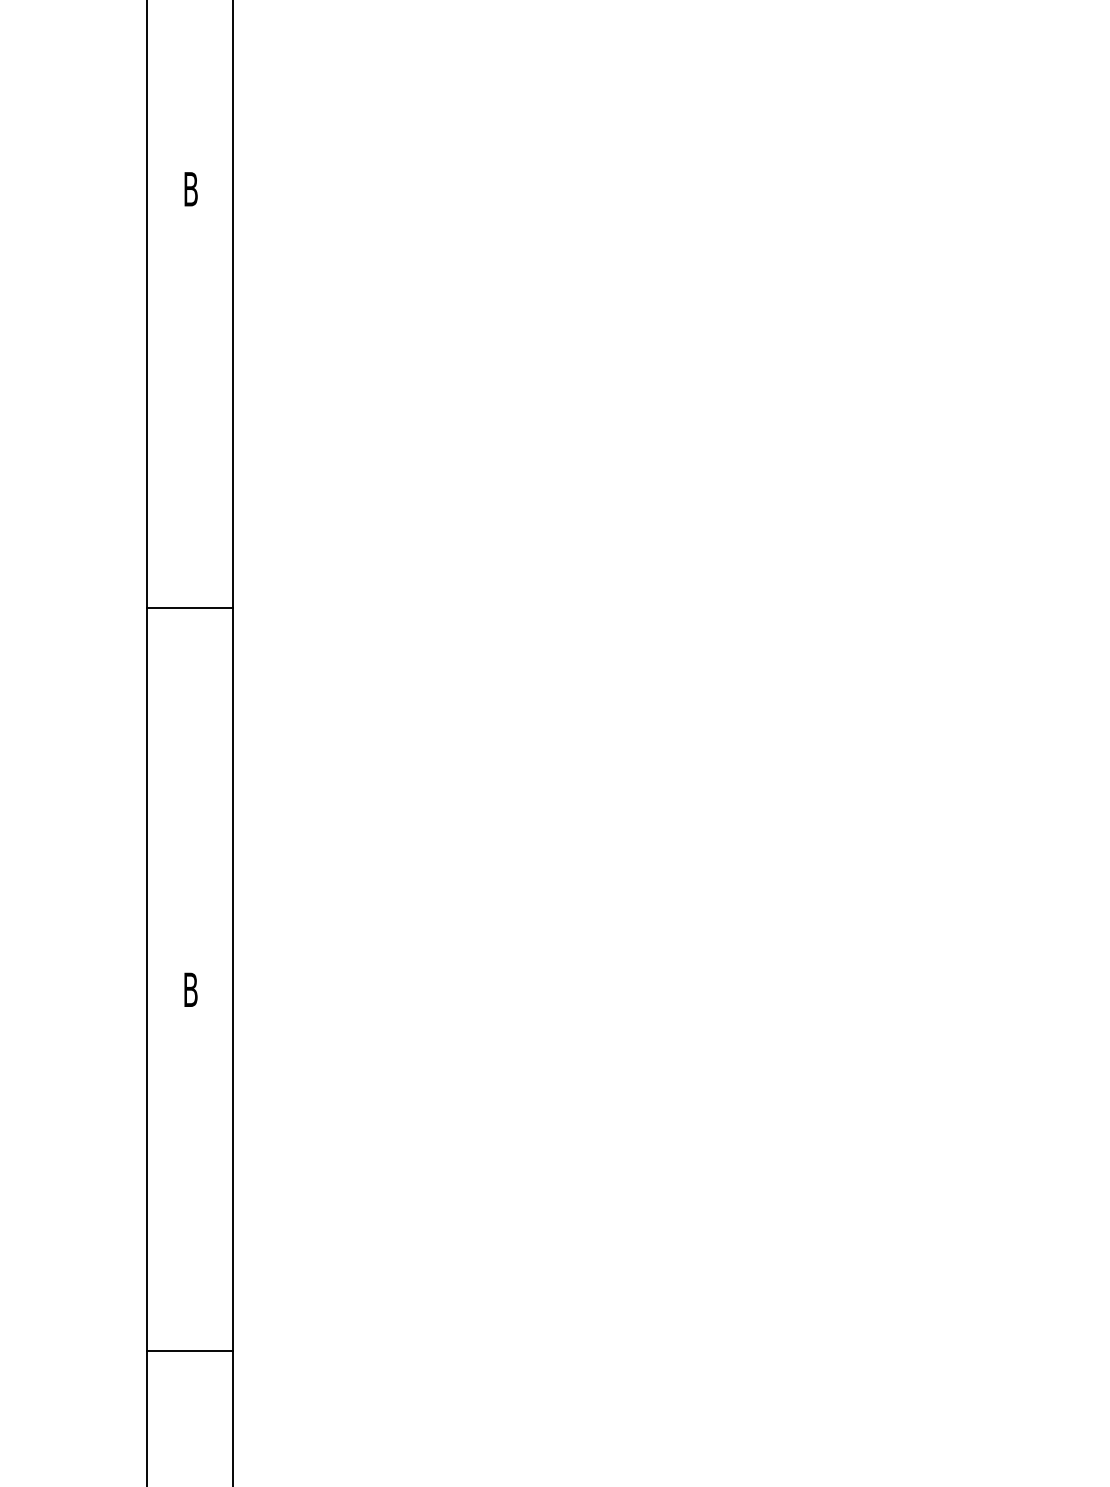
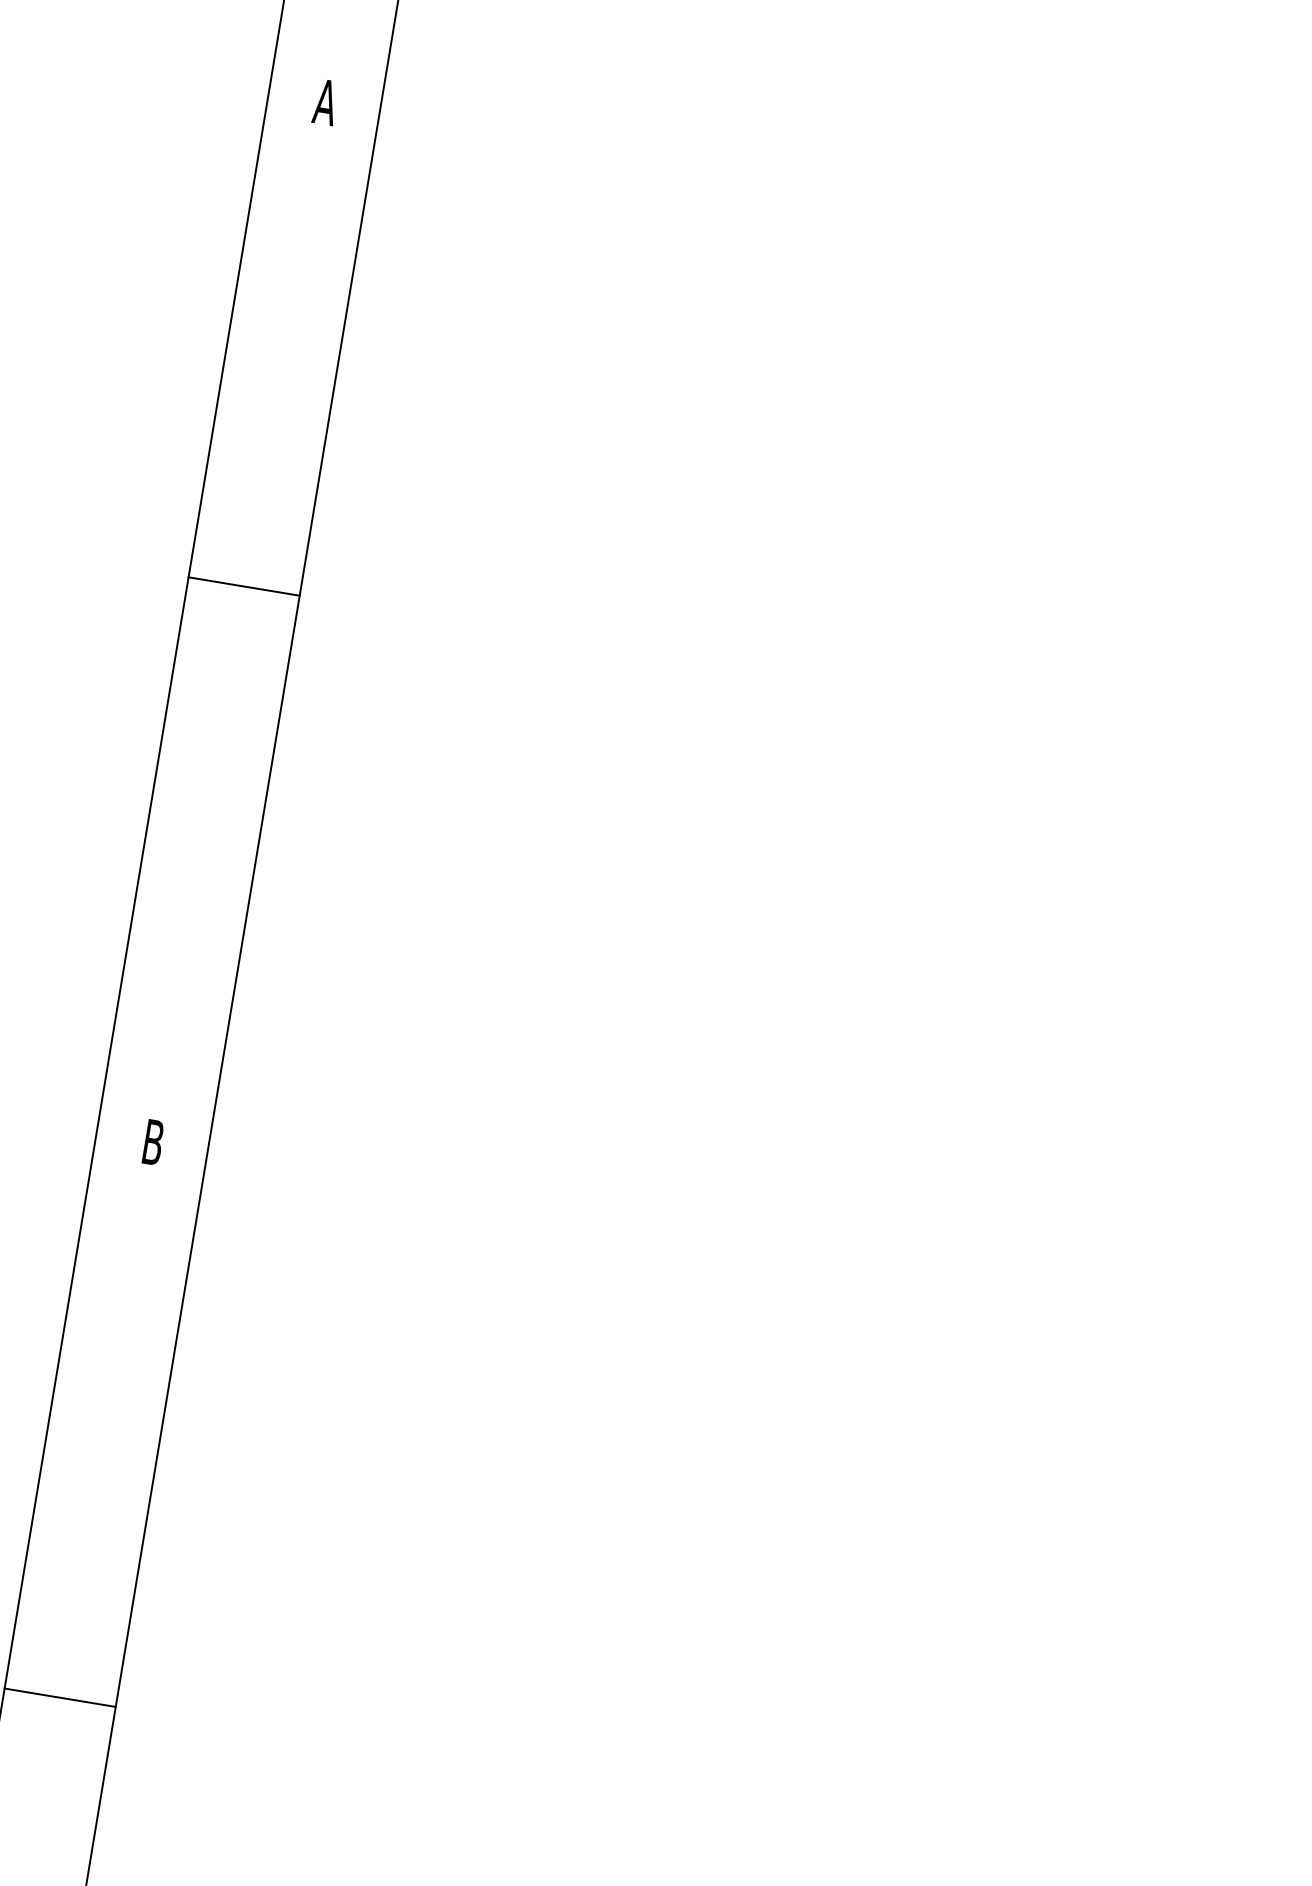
text: (190, 189) -> (325, 102), B -> A
line: (189, 608) -> (243, 586), moved
line: (189, 1351) -> (59, 1697), moved

